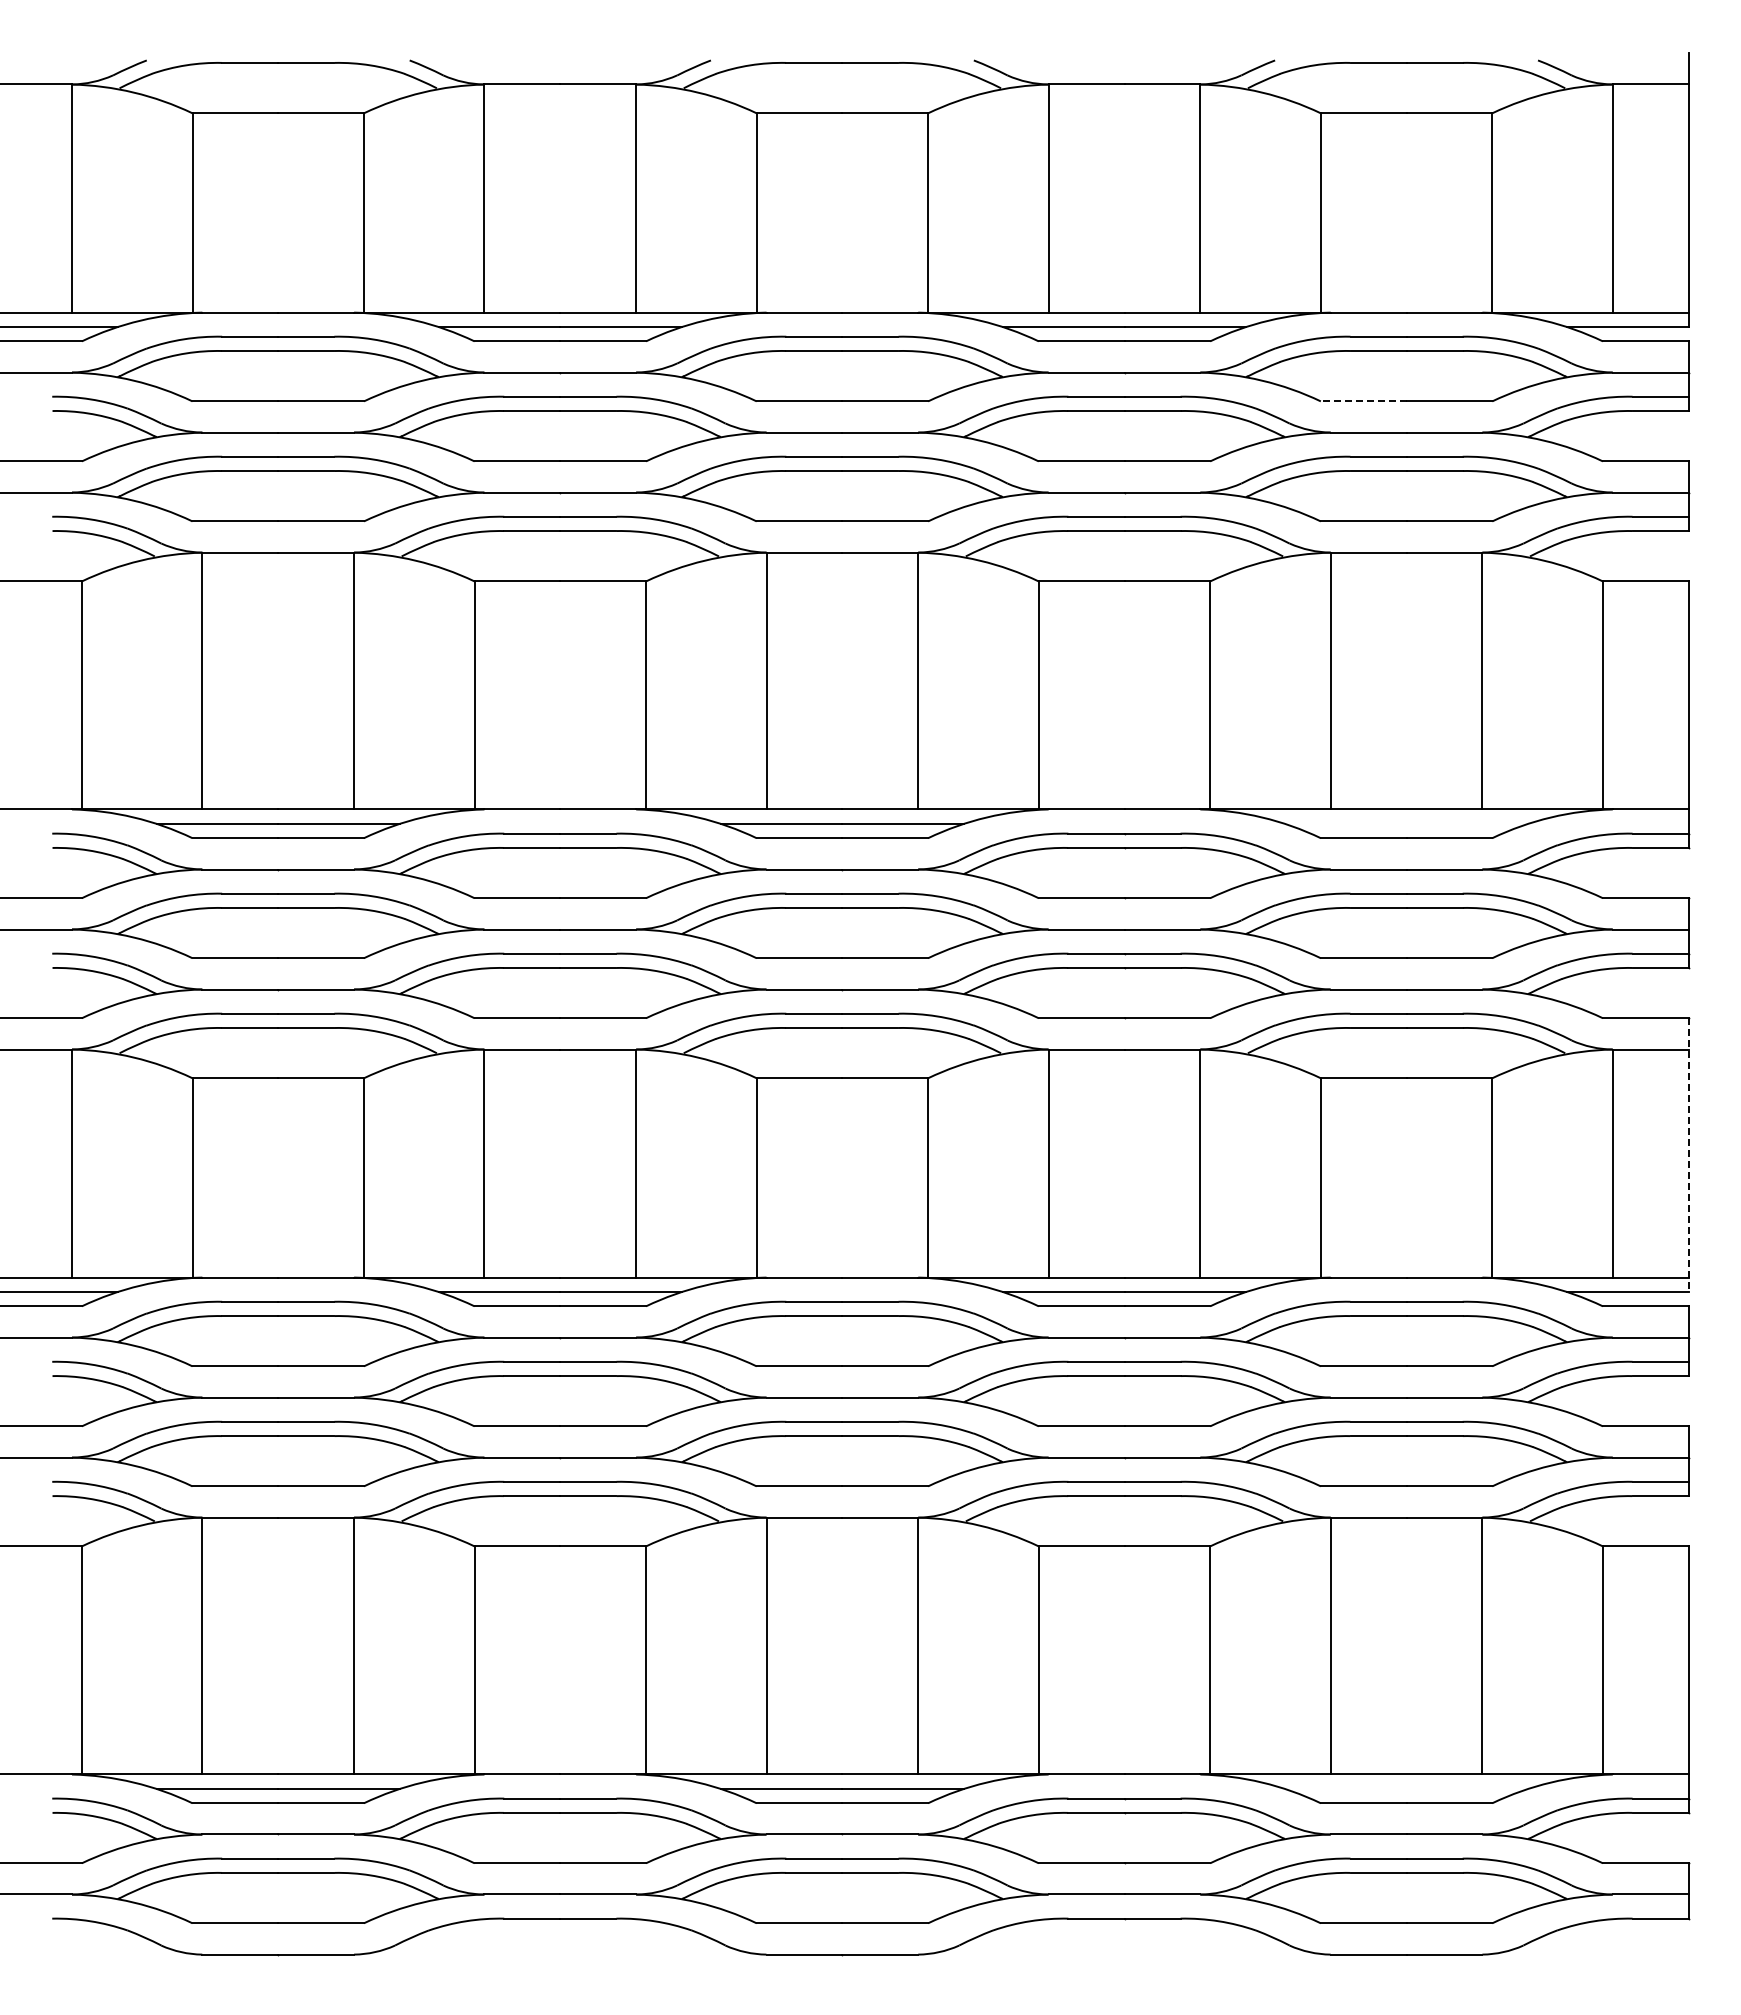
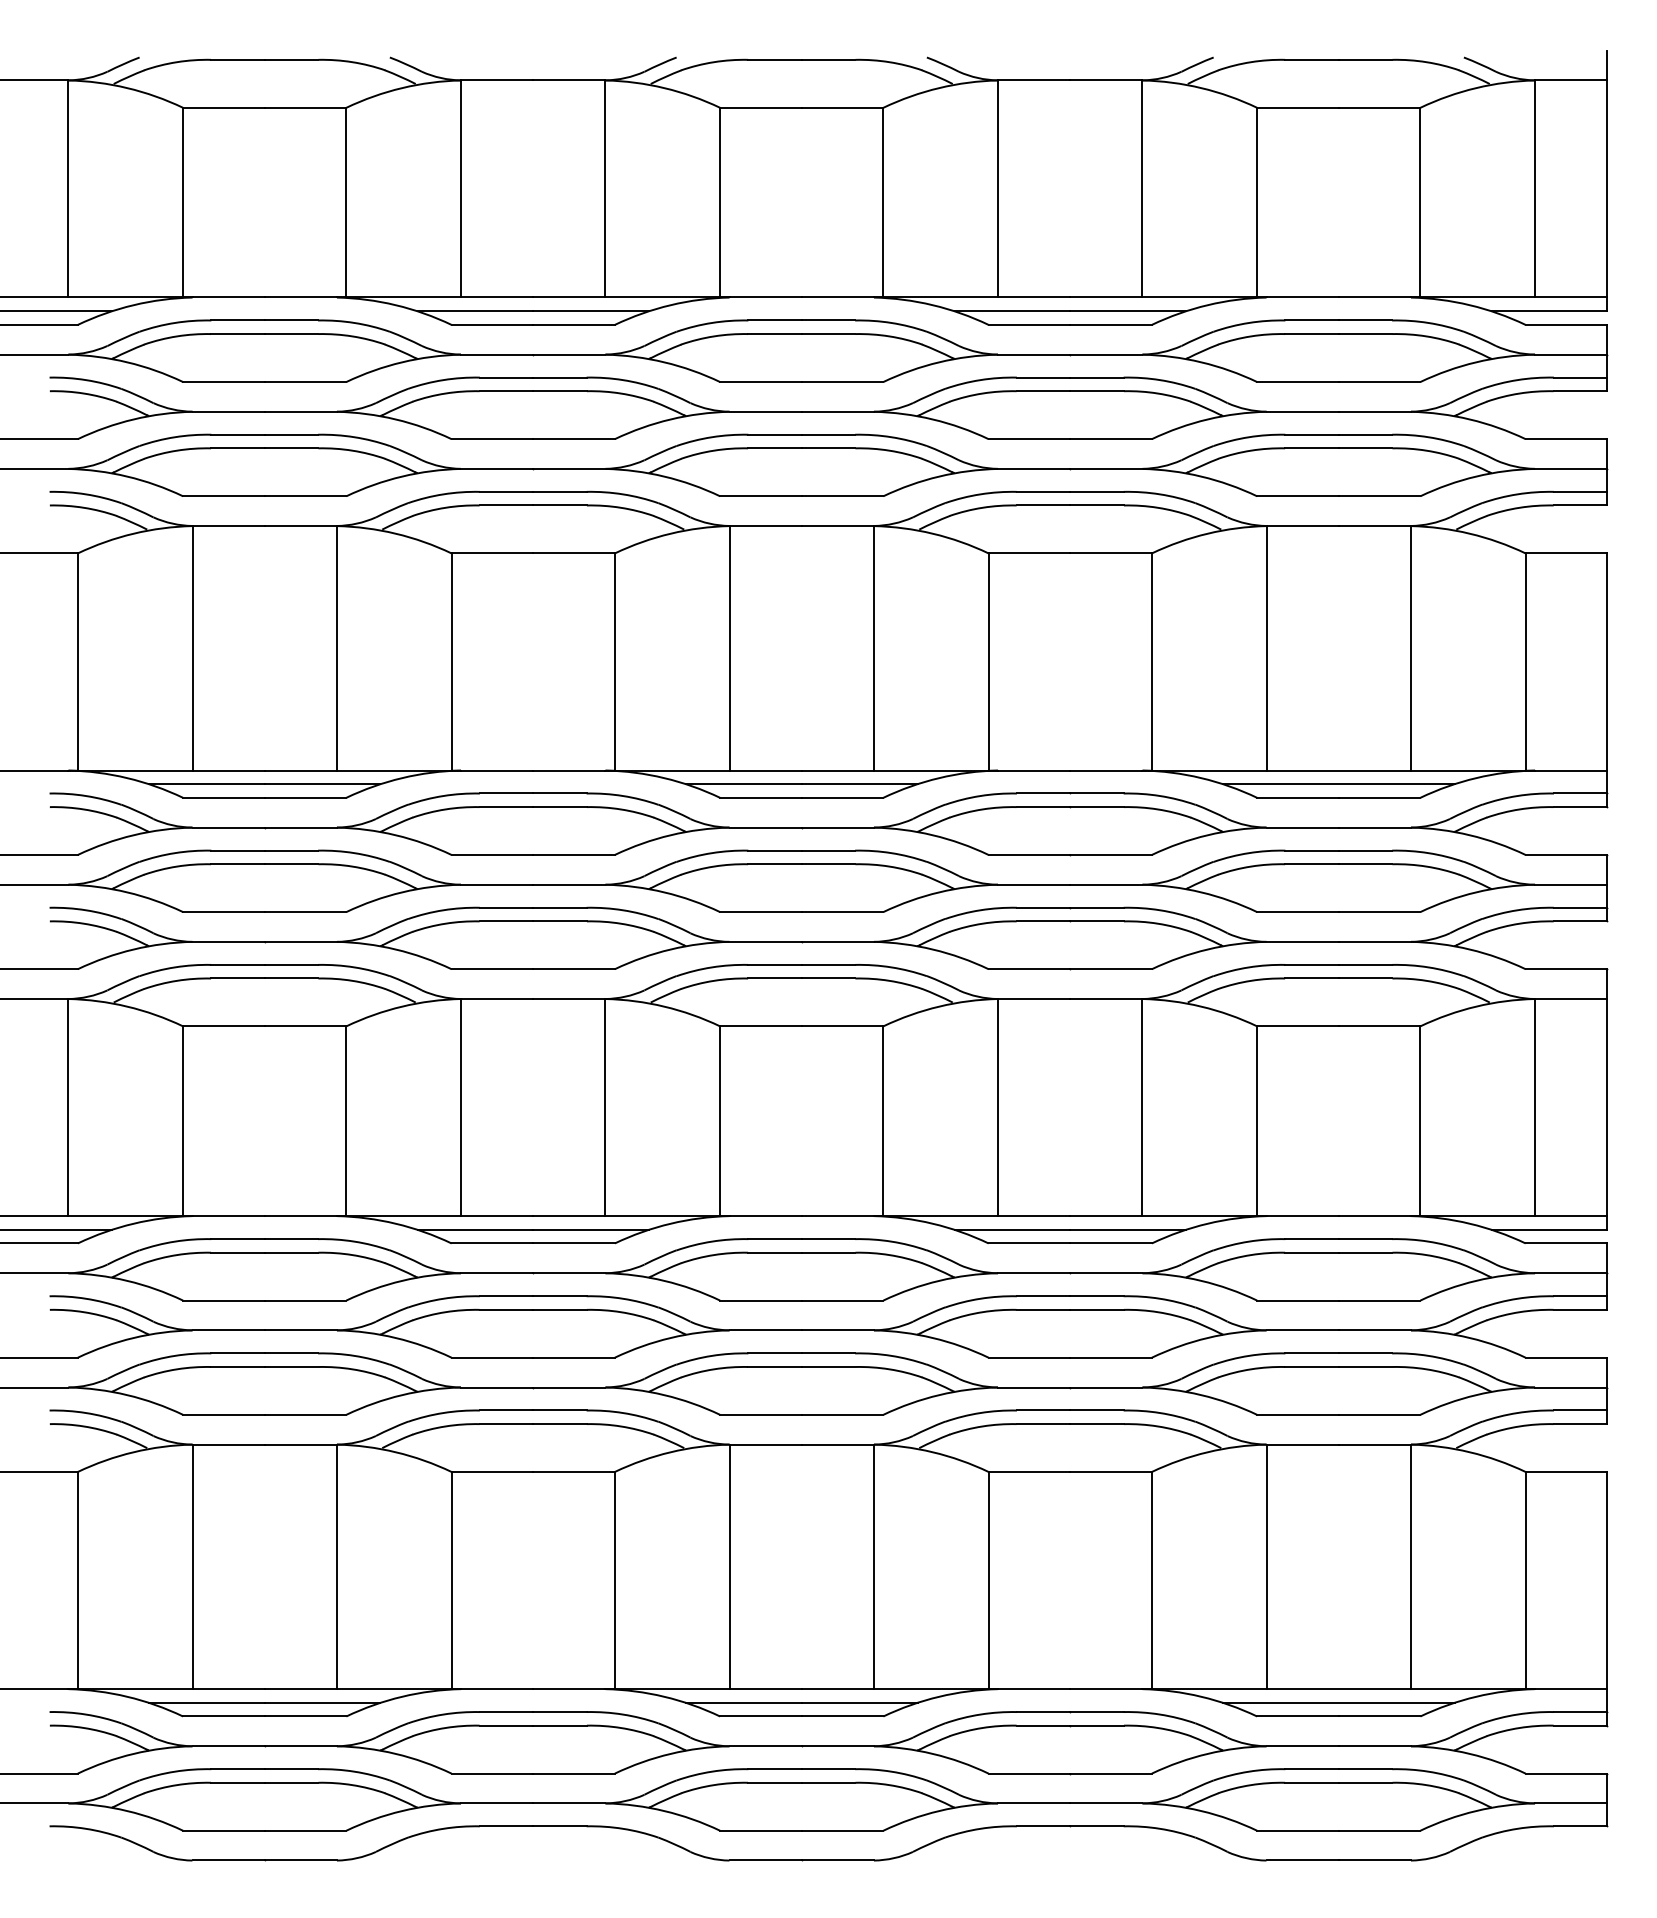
line: (1363, 401) -> (1297, 382), dashed -> solid
line: (1406, 823) -> (1338, 783), added
line: (1688, 1155) -> (1607, 1099), dashed -> solid
line: (1406, 1788) -> (1338, 1702), added

